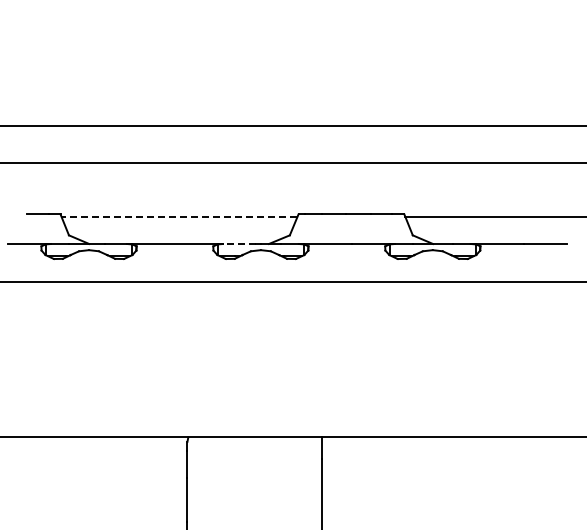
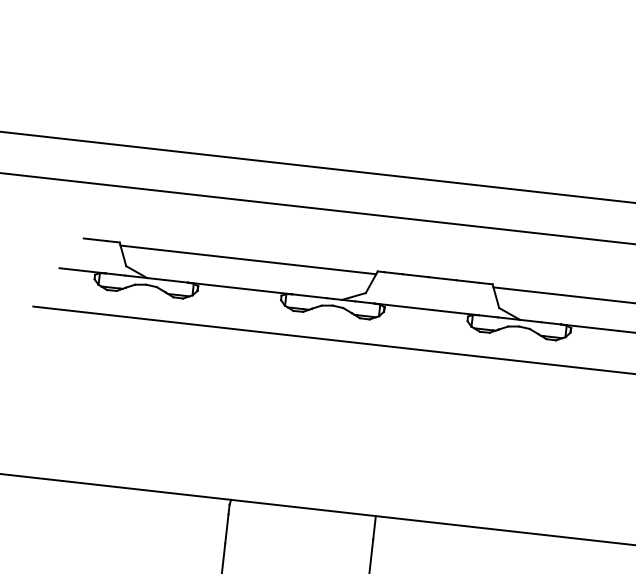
line: (179, 217) -> (248, 260), dashed -> solid
line: (238, 244) -> (309, 296), dashed -> solid

